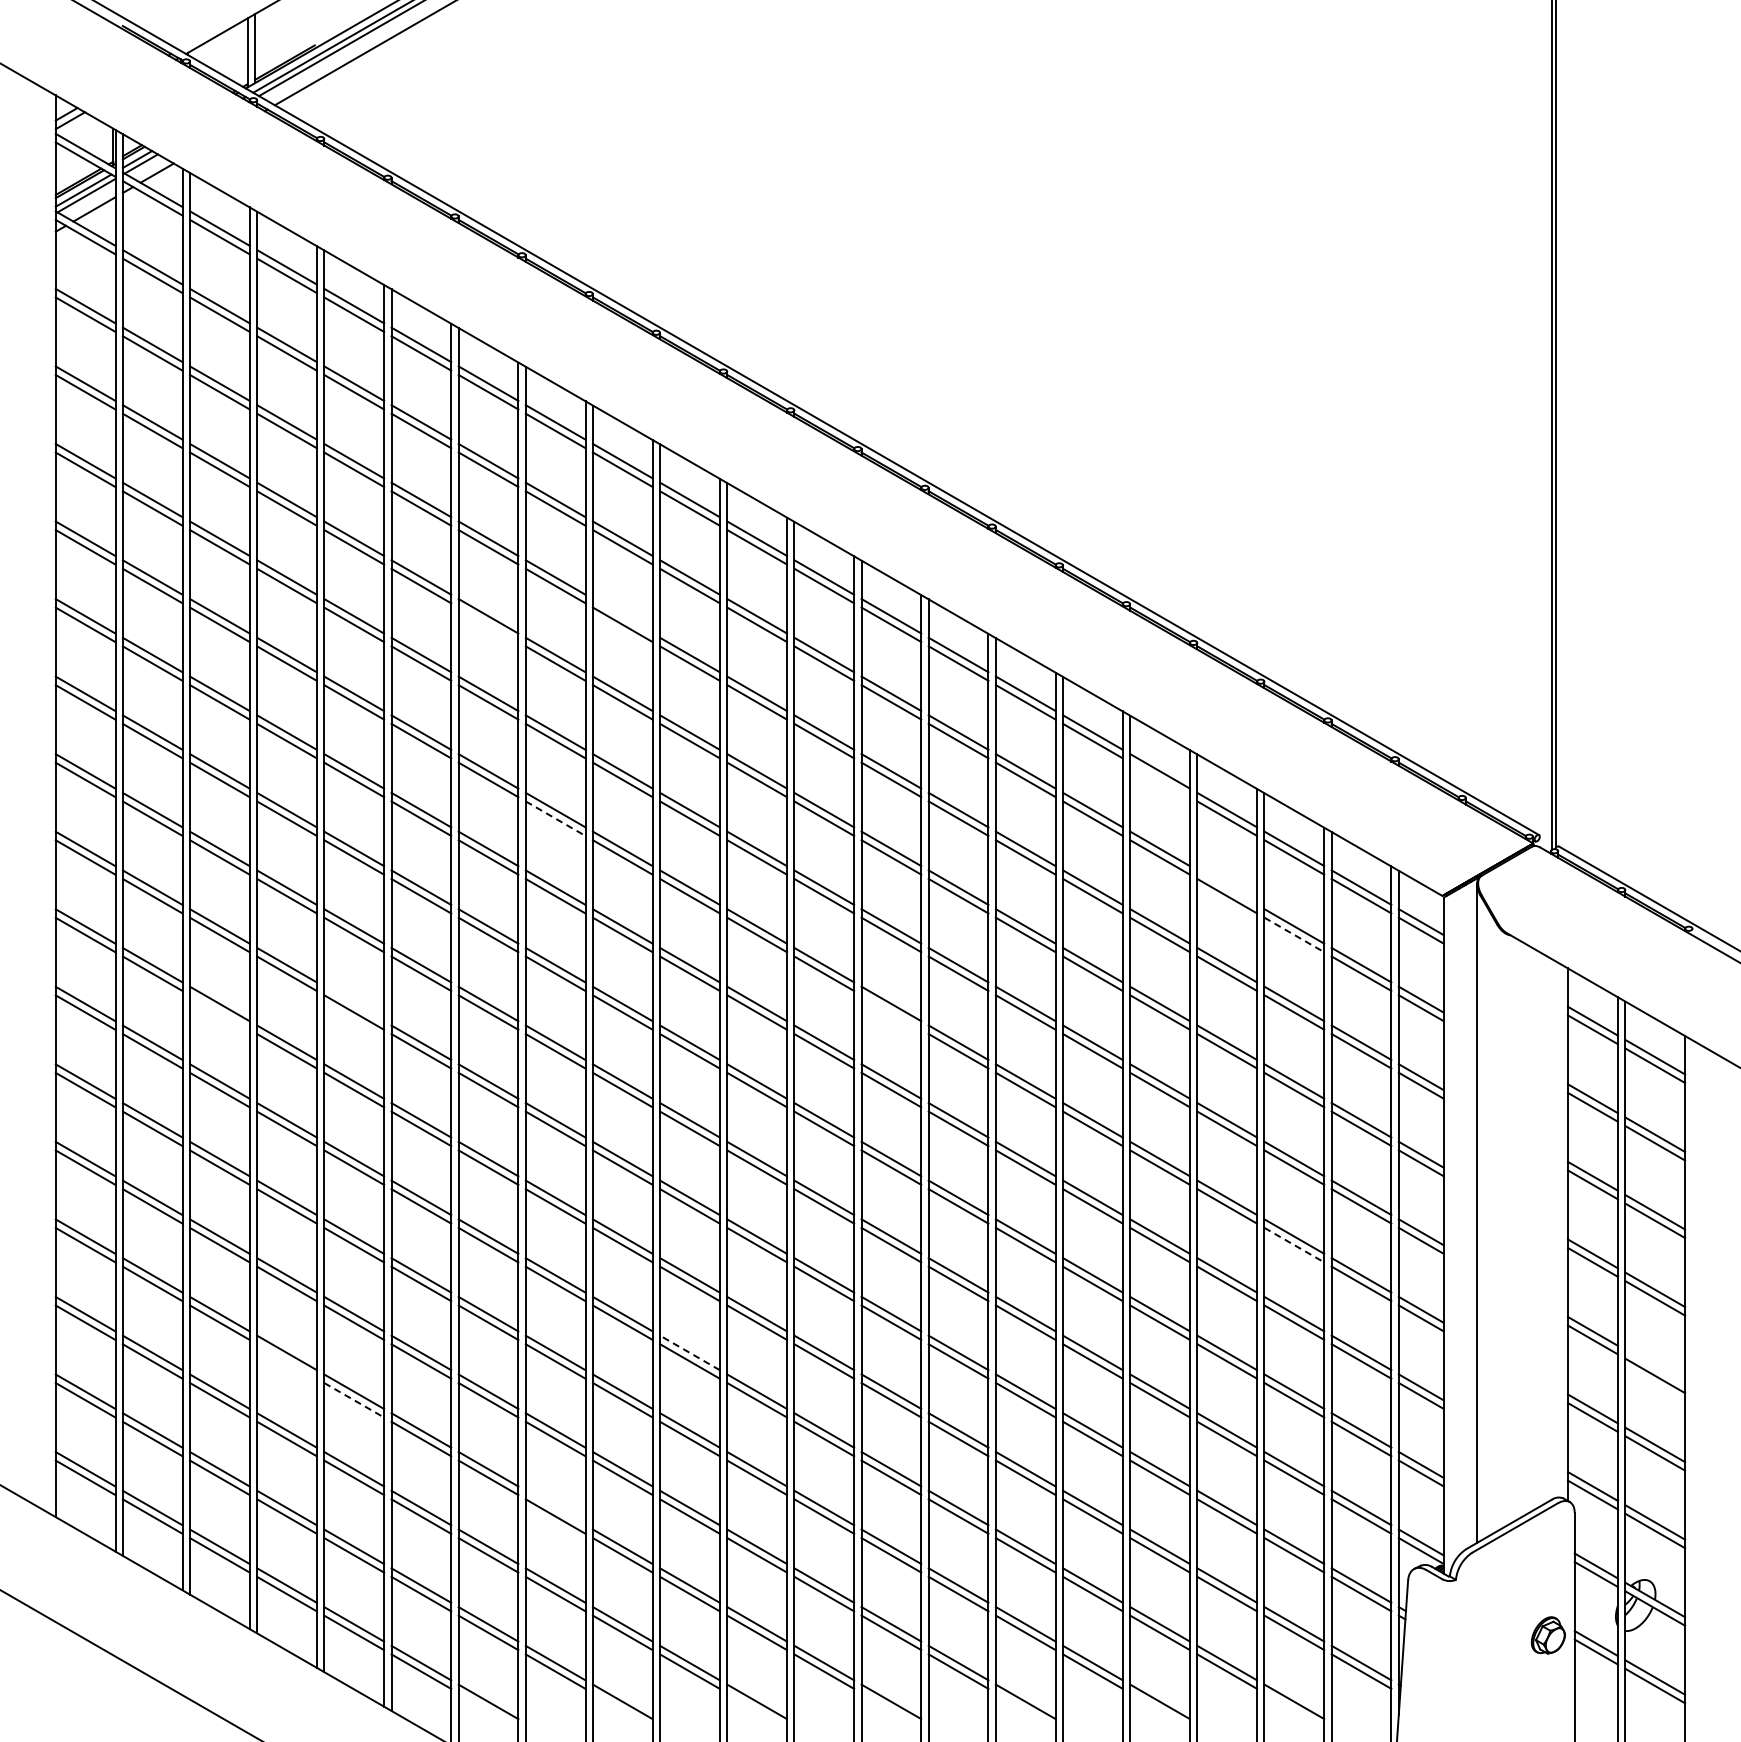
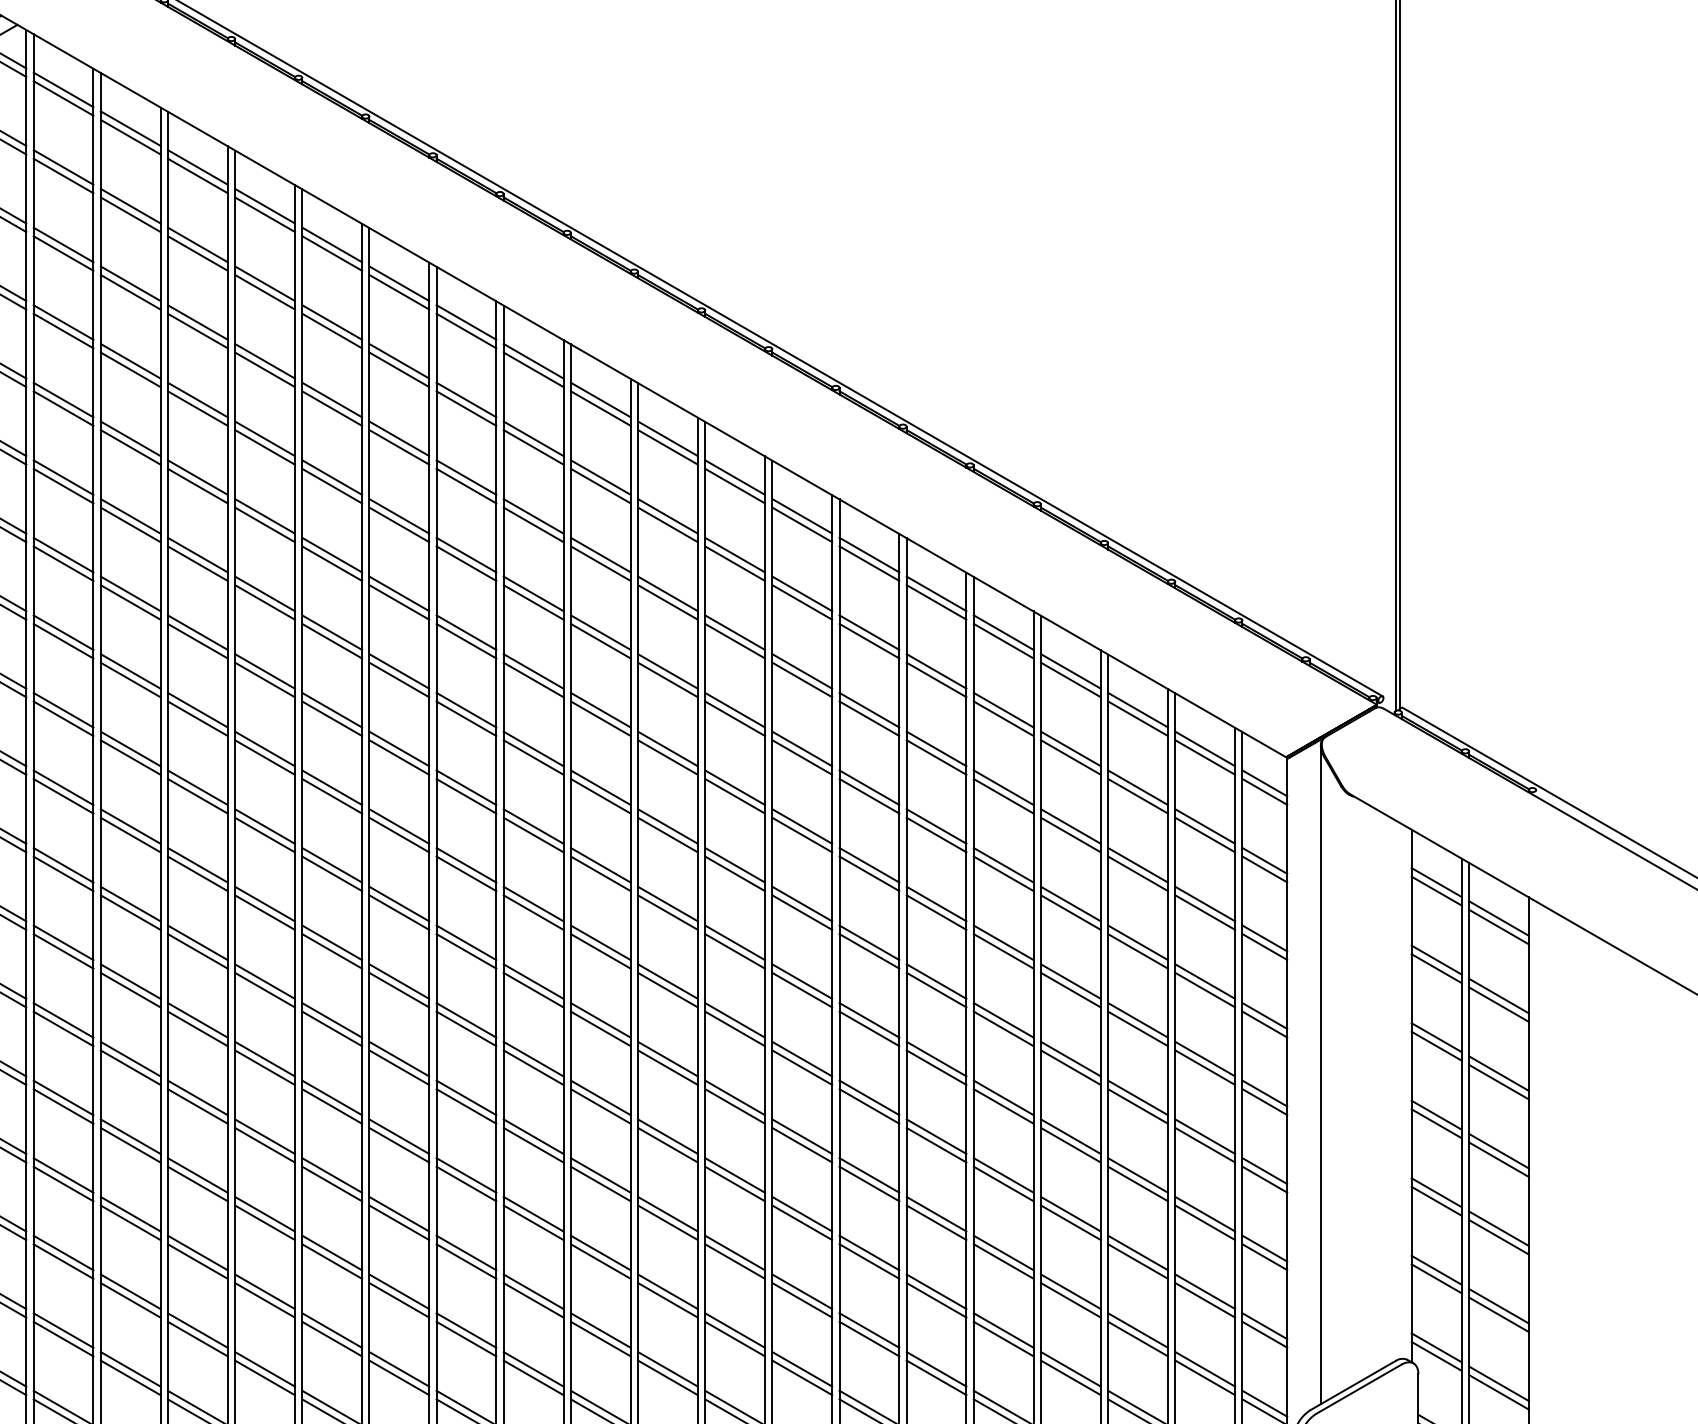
line: (622, 616) -> (466, 477), added
line: (488, 624) -> (332, 485), added
line: (1159, 779) -> (1003, 640), added
line: (556, 818) -> (400, 679), dashed -> solid
line: (1227, 887) -> (1071, 748), added
line: (1294, 934) -> (1138, 795), dashed -> solid
line: (354, 1003) -> (198, 864), added
line: (219, 1012) -> (63, 873), added
line: (891, 1012) -> (735, 873), added
line: (1294, 1245) -> (1138, 1106), dashed -> solid
line: (689, 1352) -> (533, 1213), dashed -> solid
line: (286, 1361) -> (130, 1222), added
line: (1655, 1367) -> (1499, 1228), added
line: (354, 1400) -> (198, 1261), dashed -> solid
line: (555, 1507) -> (399, 1368), added

